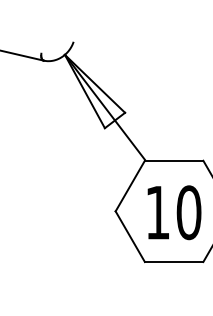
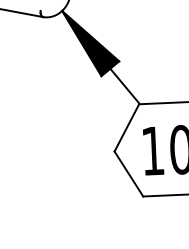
fill: (94, 91) -> (90, 43), added

